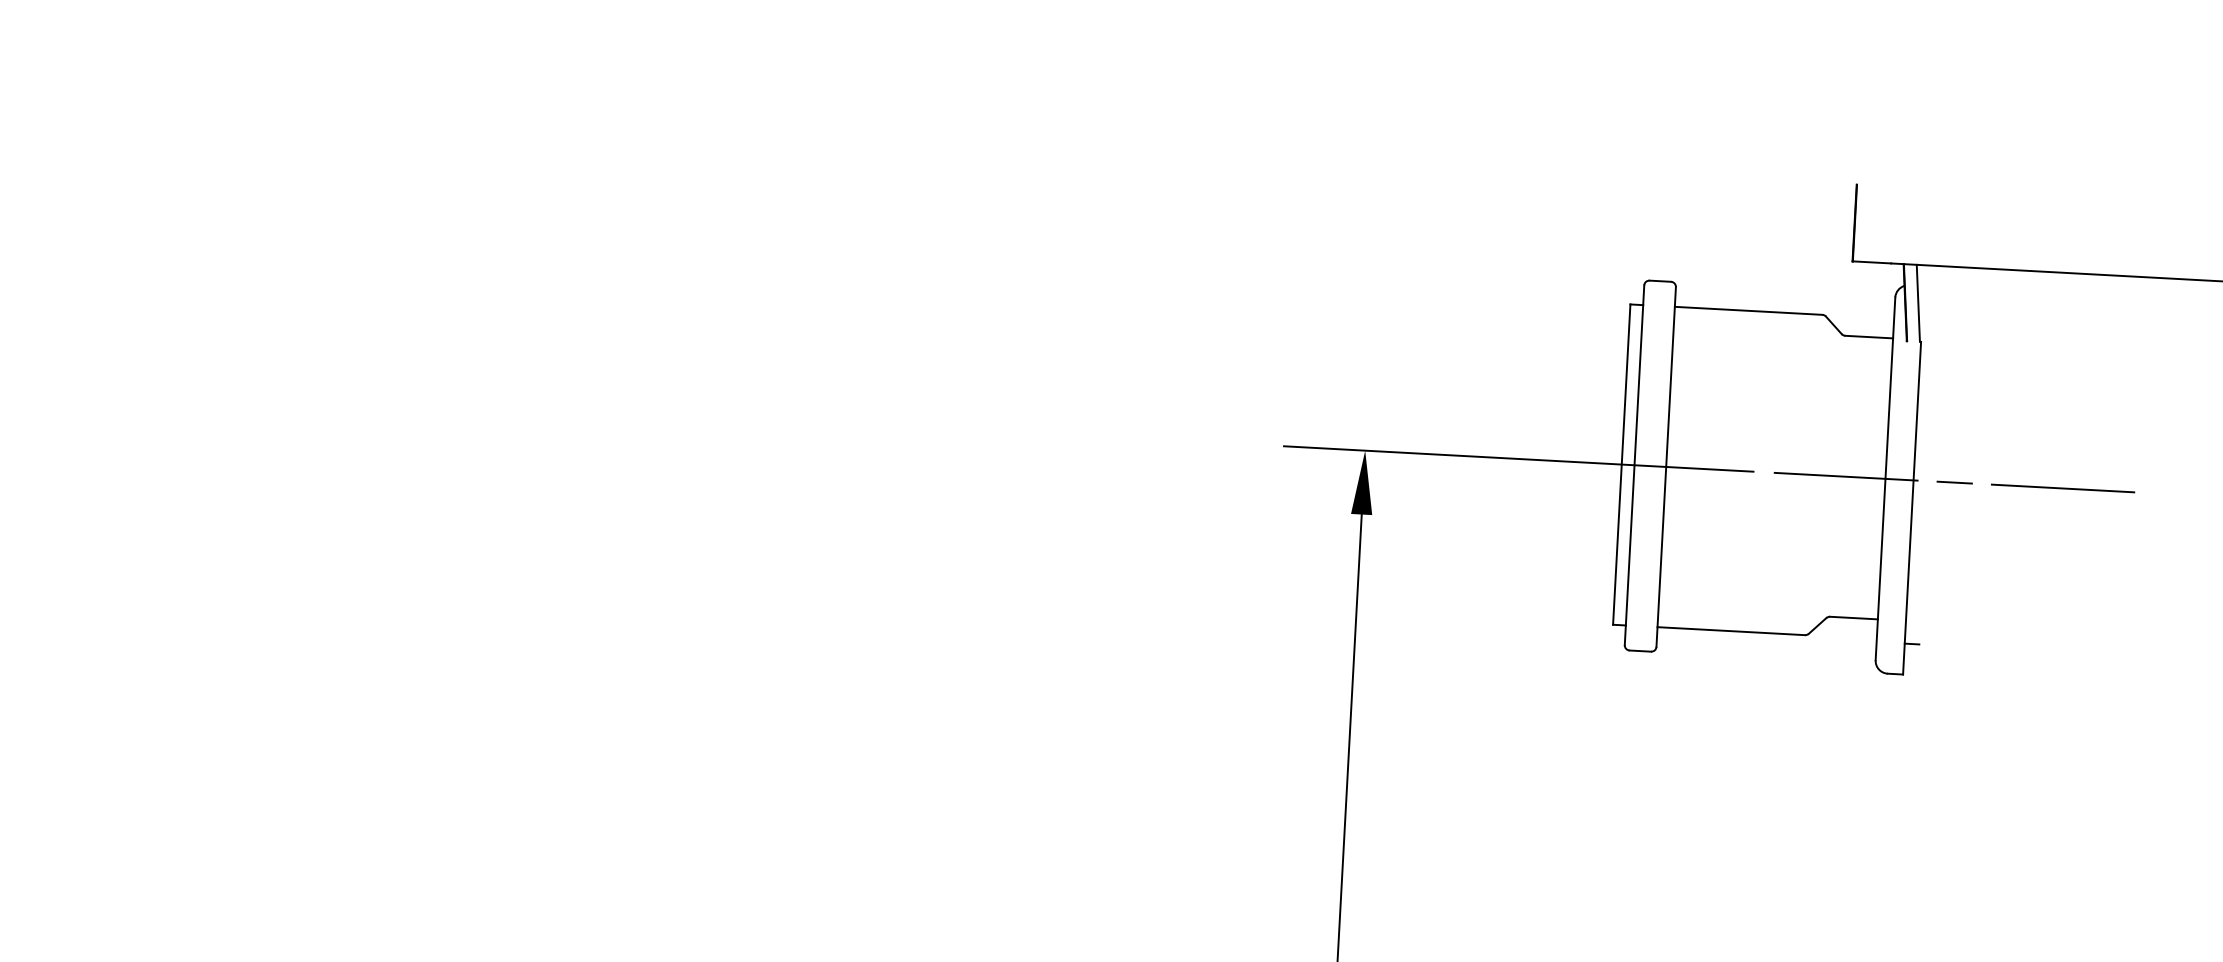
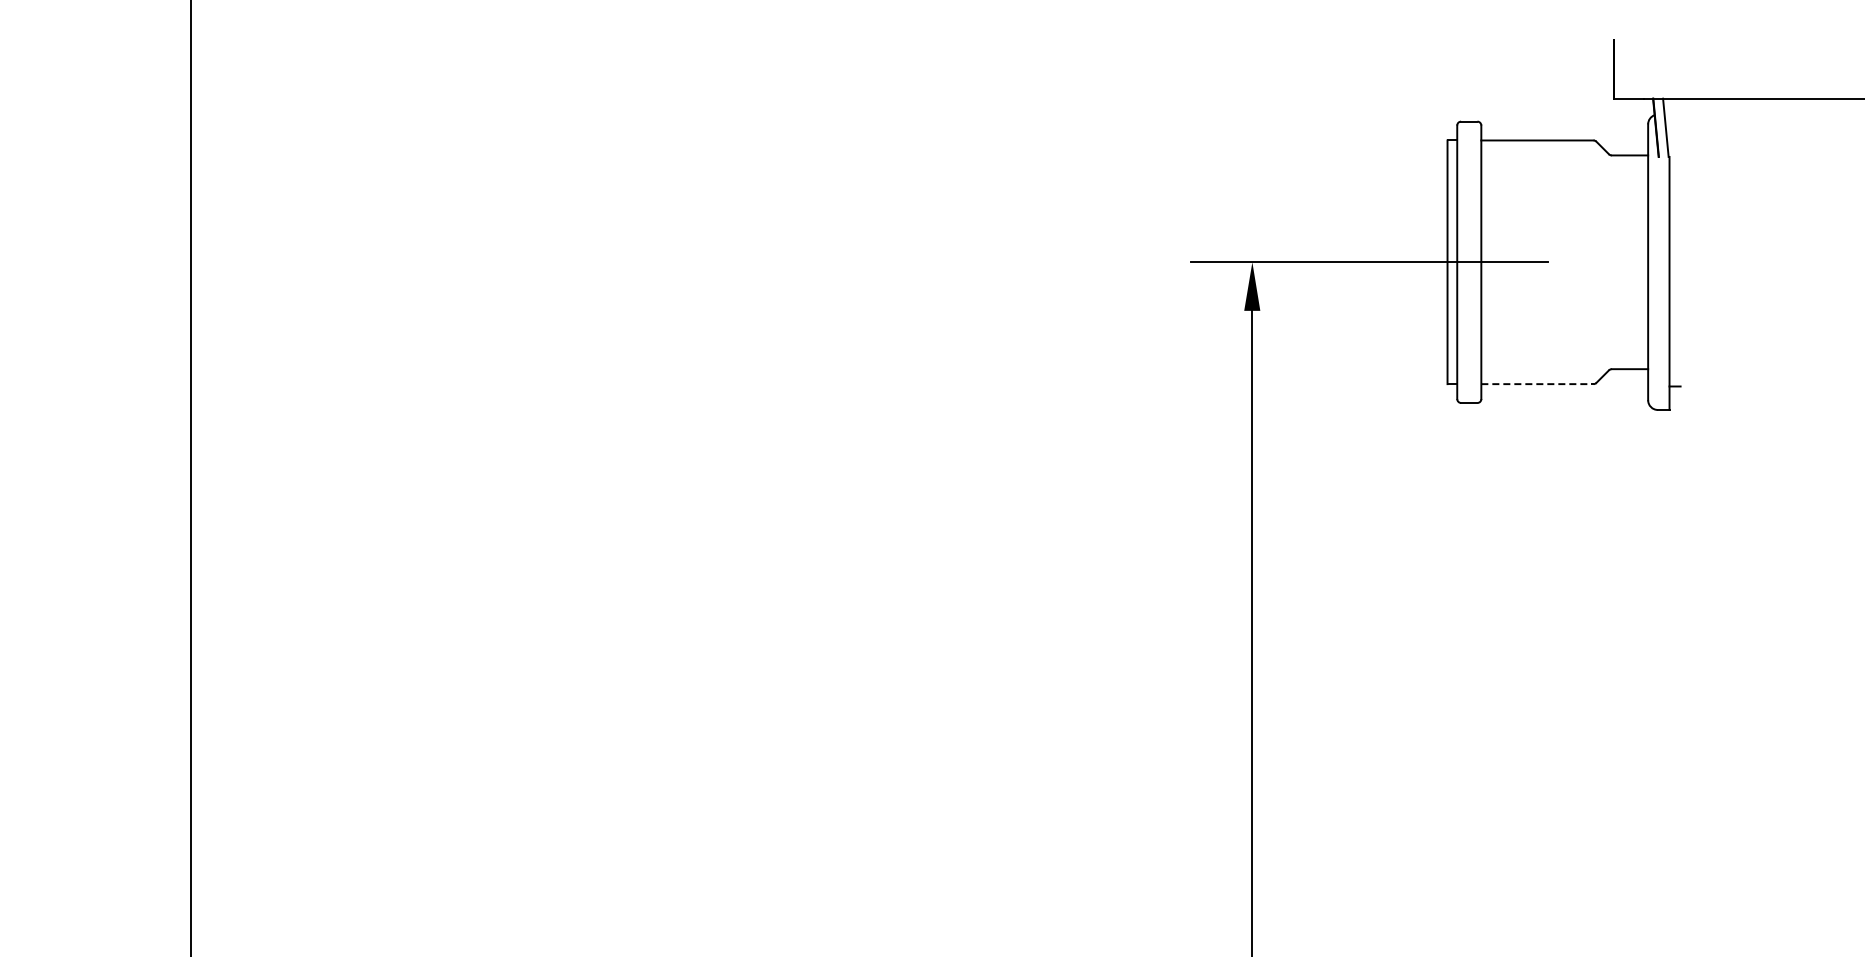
line: (1954, 482) -> (1700, 262), removed
line: (1731, 631) -> (1537, 384), solid -> dashed

